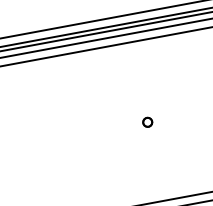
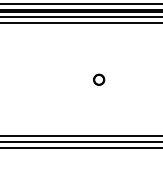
part: (147, 123) -> (98, 80), size x1.6

